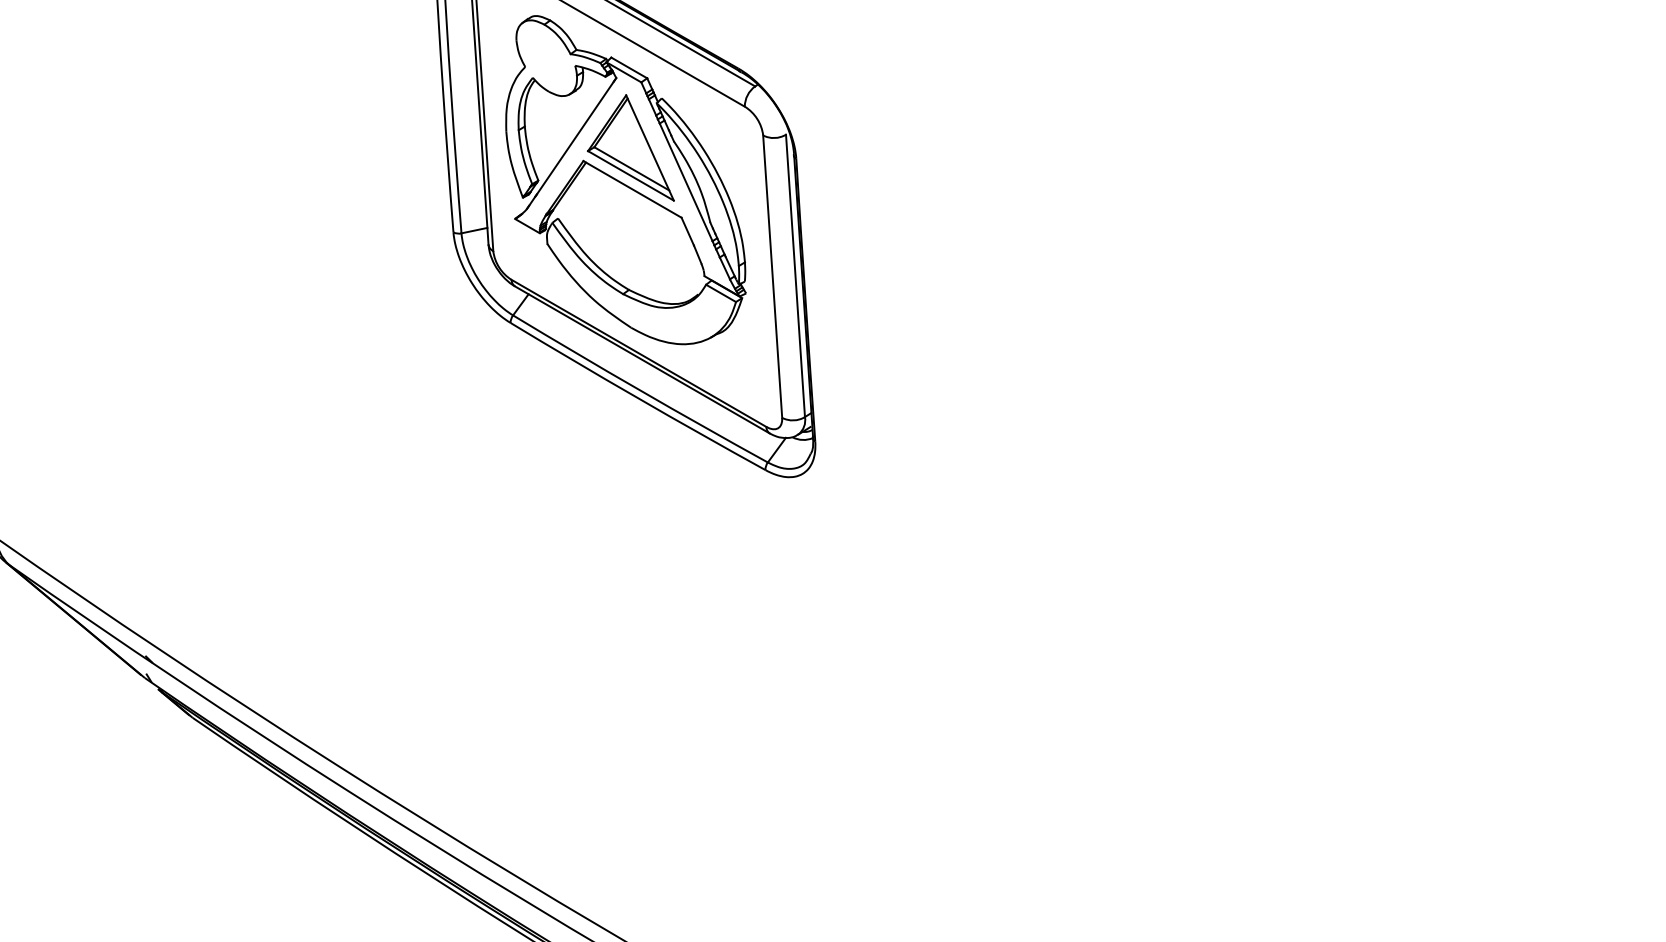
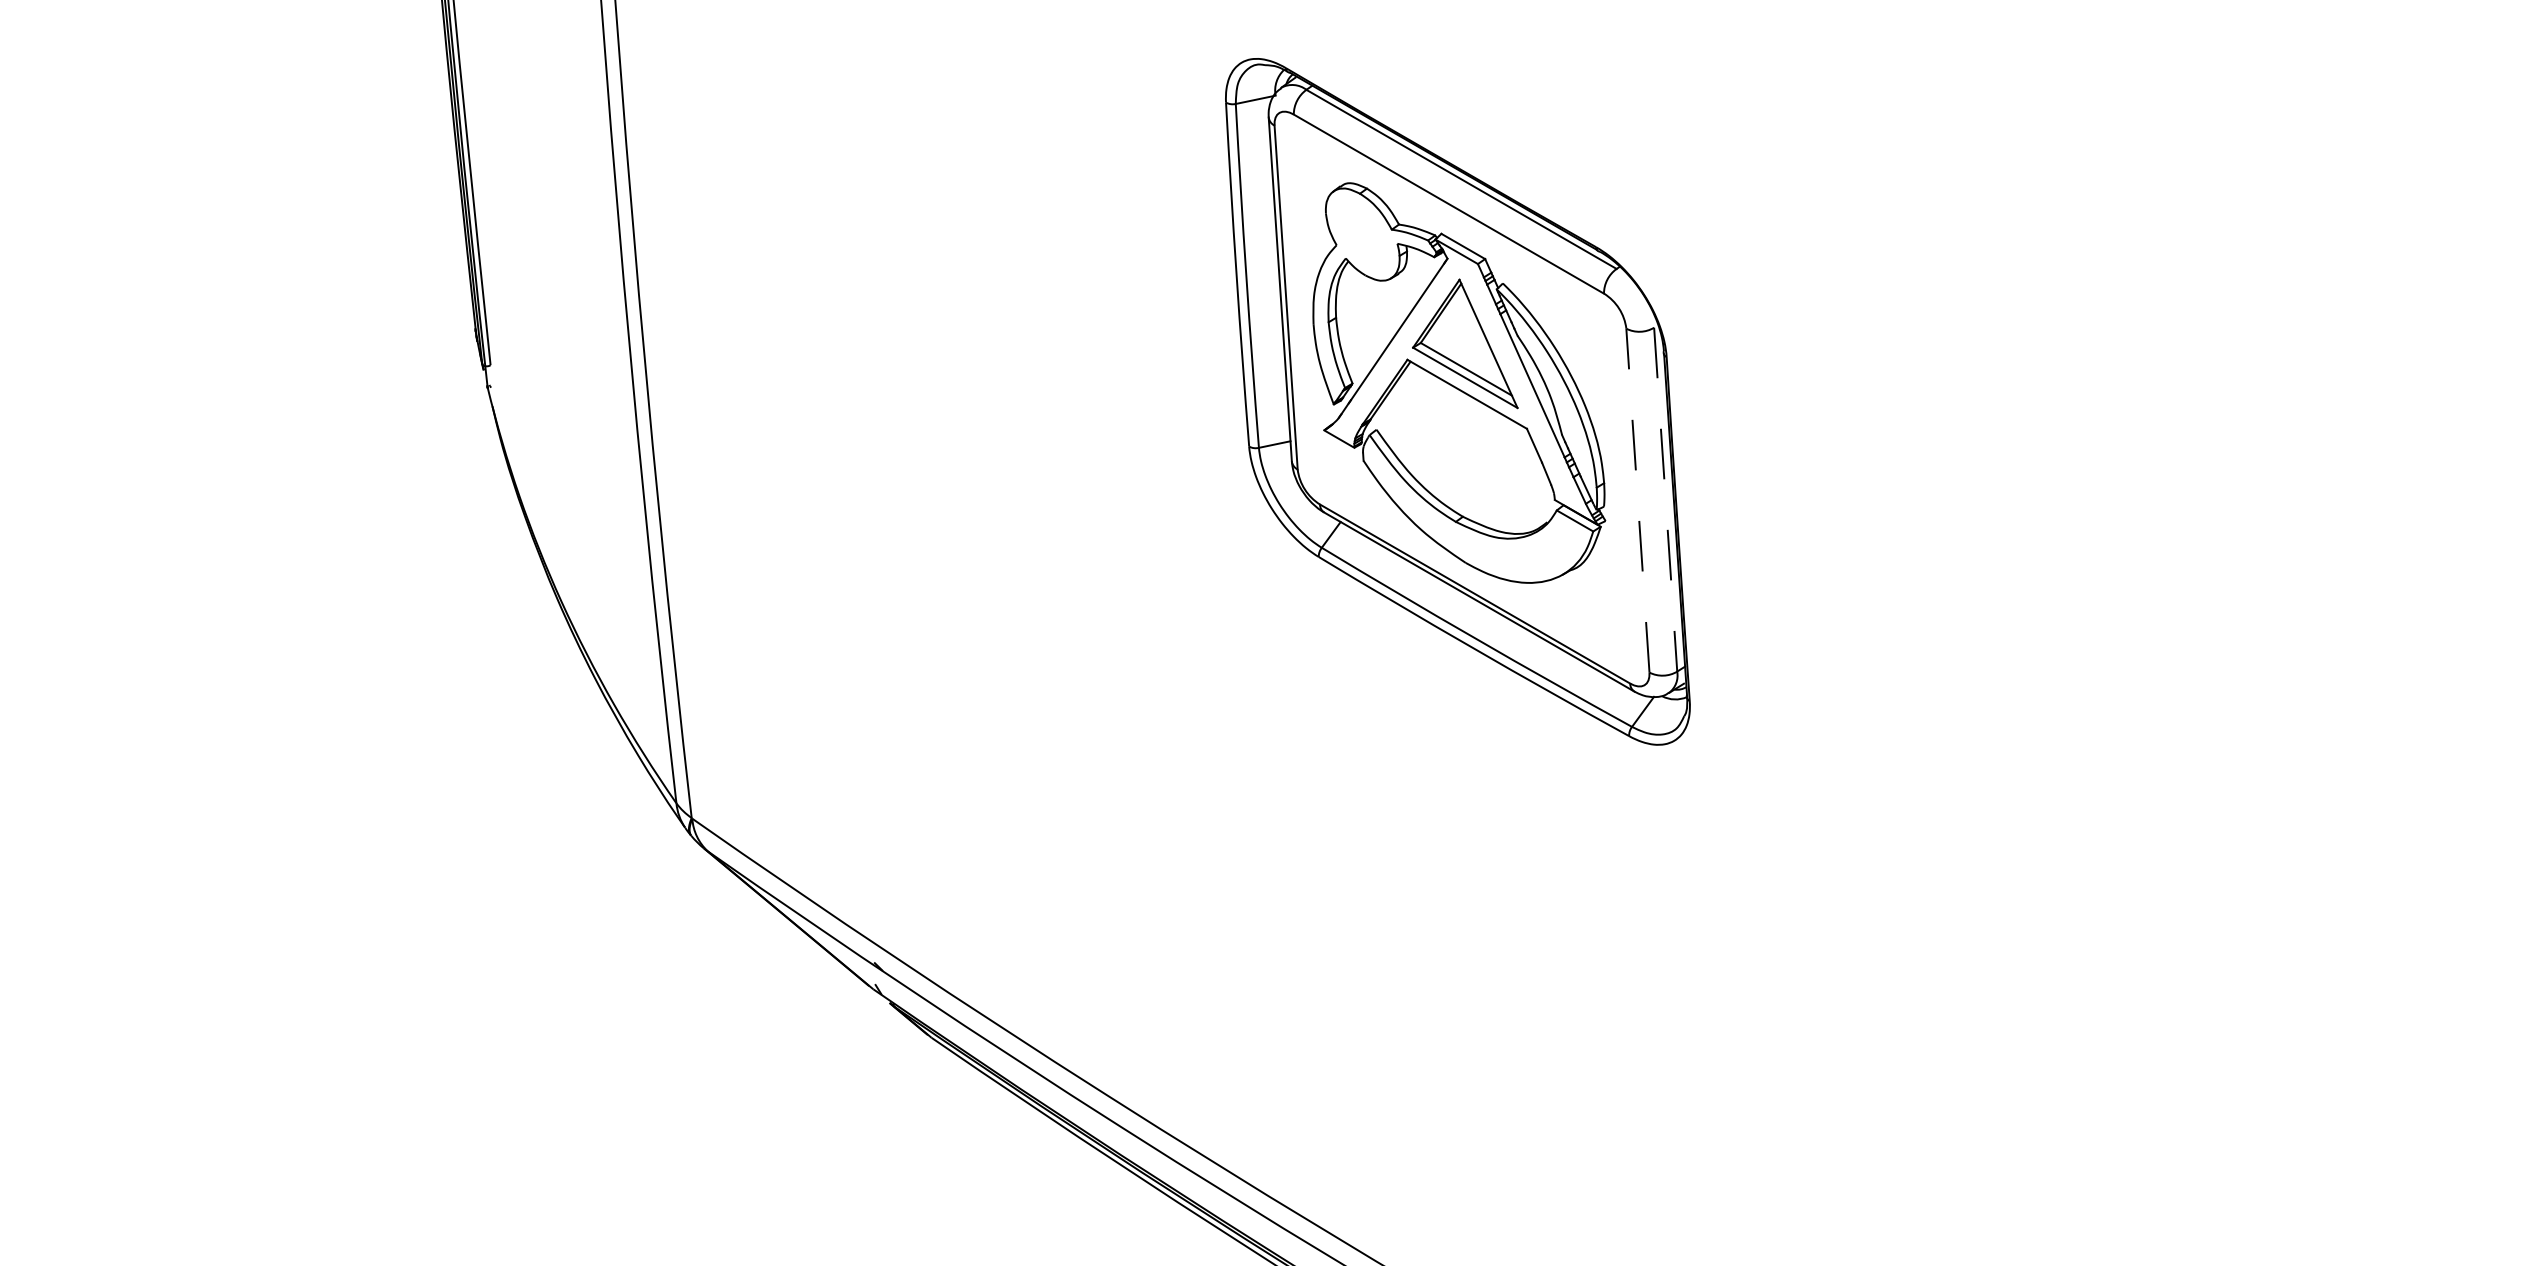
line: (772, 276) -> (1637, 500), solid -> dashed
line: (795, 276) -> (1665, 500), solid -> dashed

